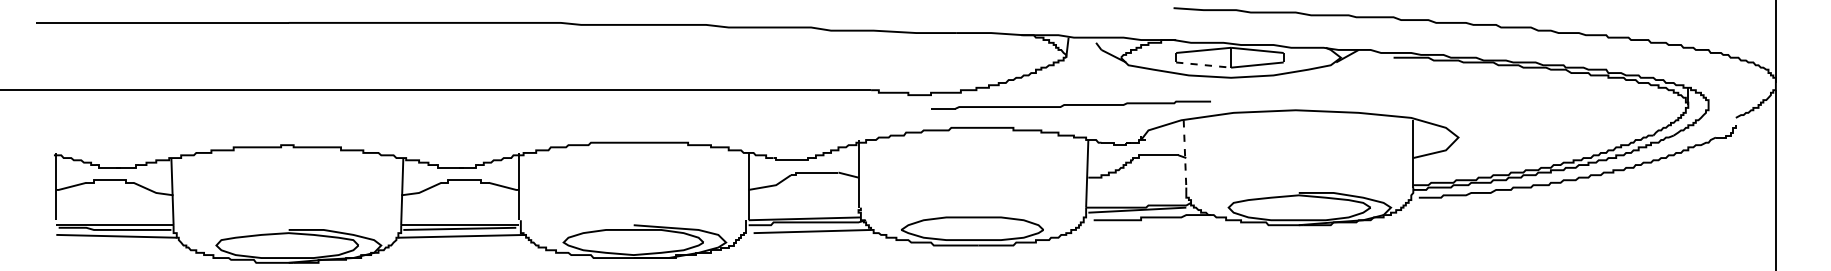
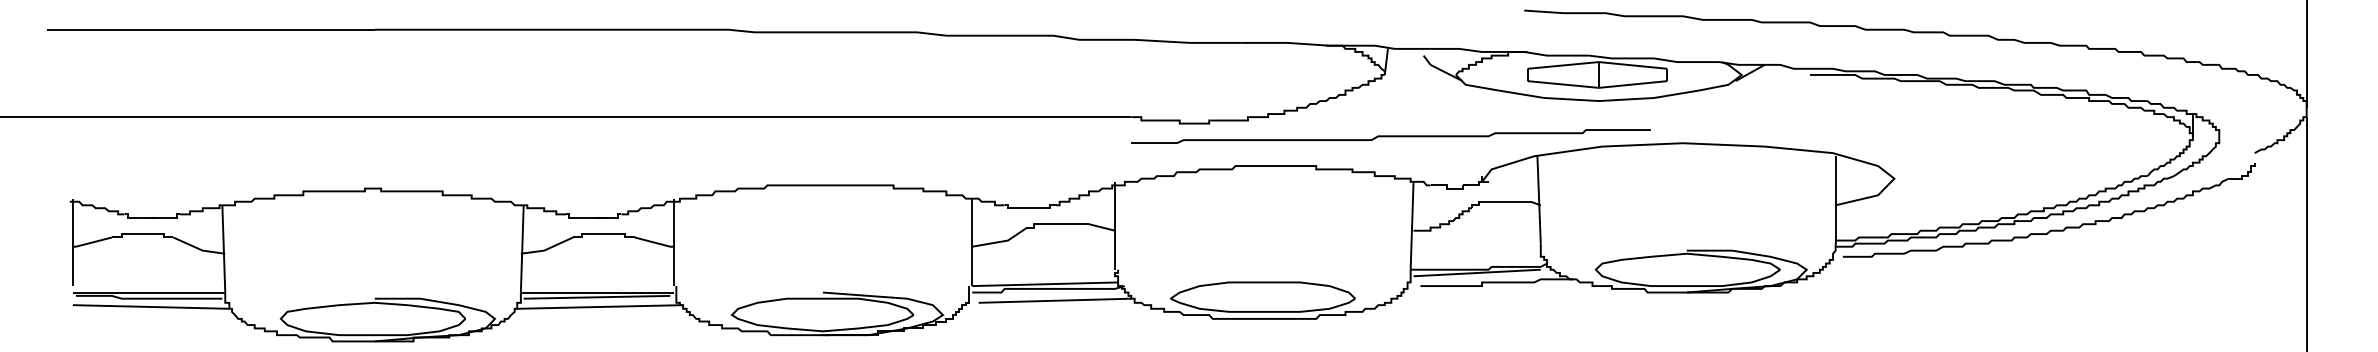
line: (1203, 65) -> (1563, 84), dashed -> solid
part: (1070, 105) -> (1390, 136), size x1.43
line: (1185, 153) -> (1539, 199), dashed -> solid

